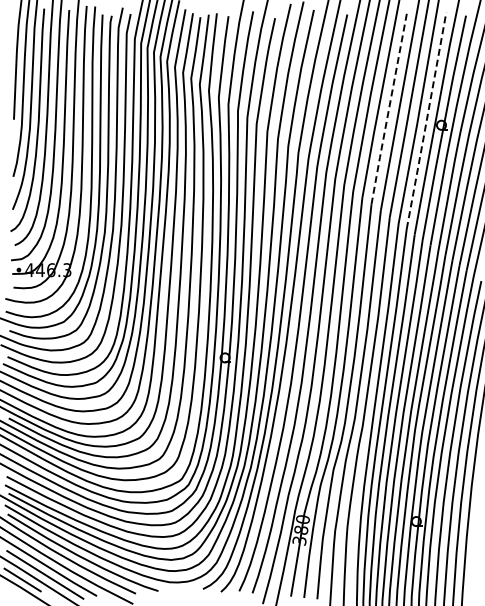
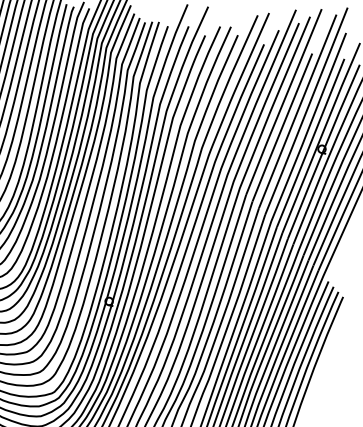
line: (388, 111) -> (281, 129), dashed -> solid
line: (426, 121) -> (310, 143), dashed -> solid

